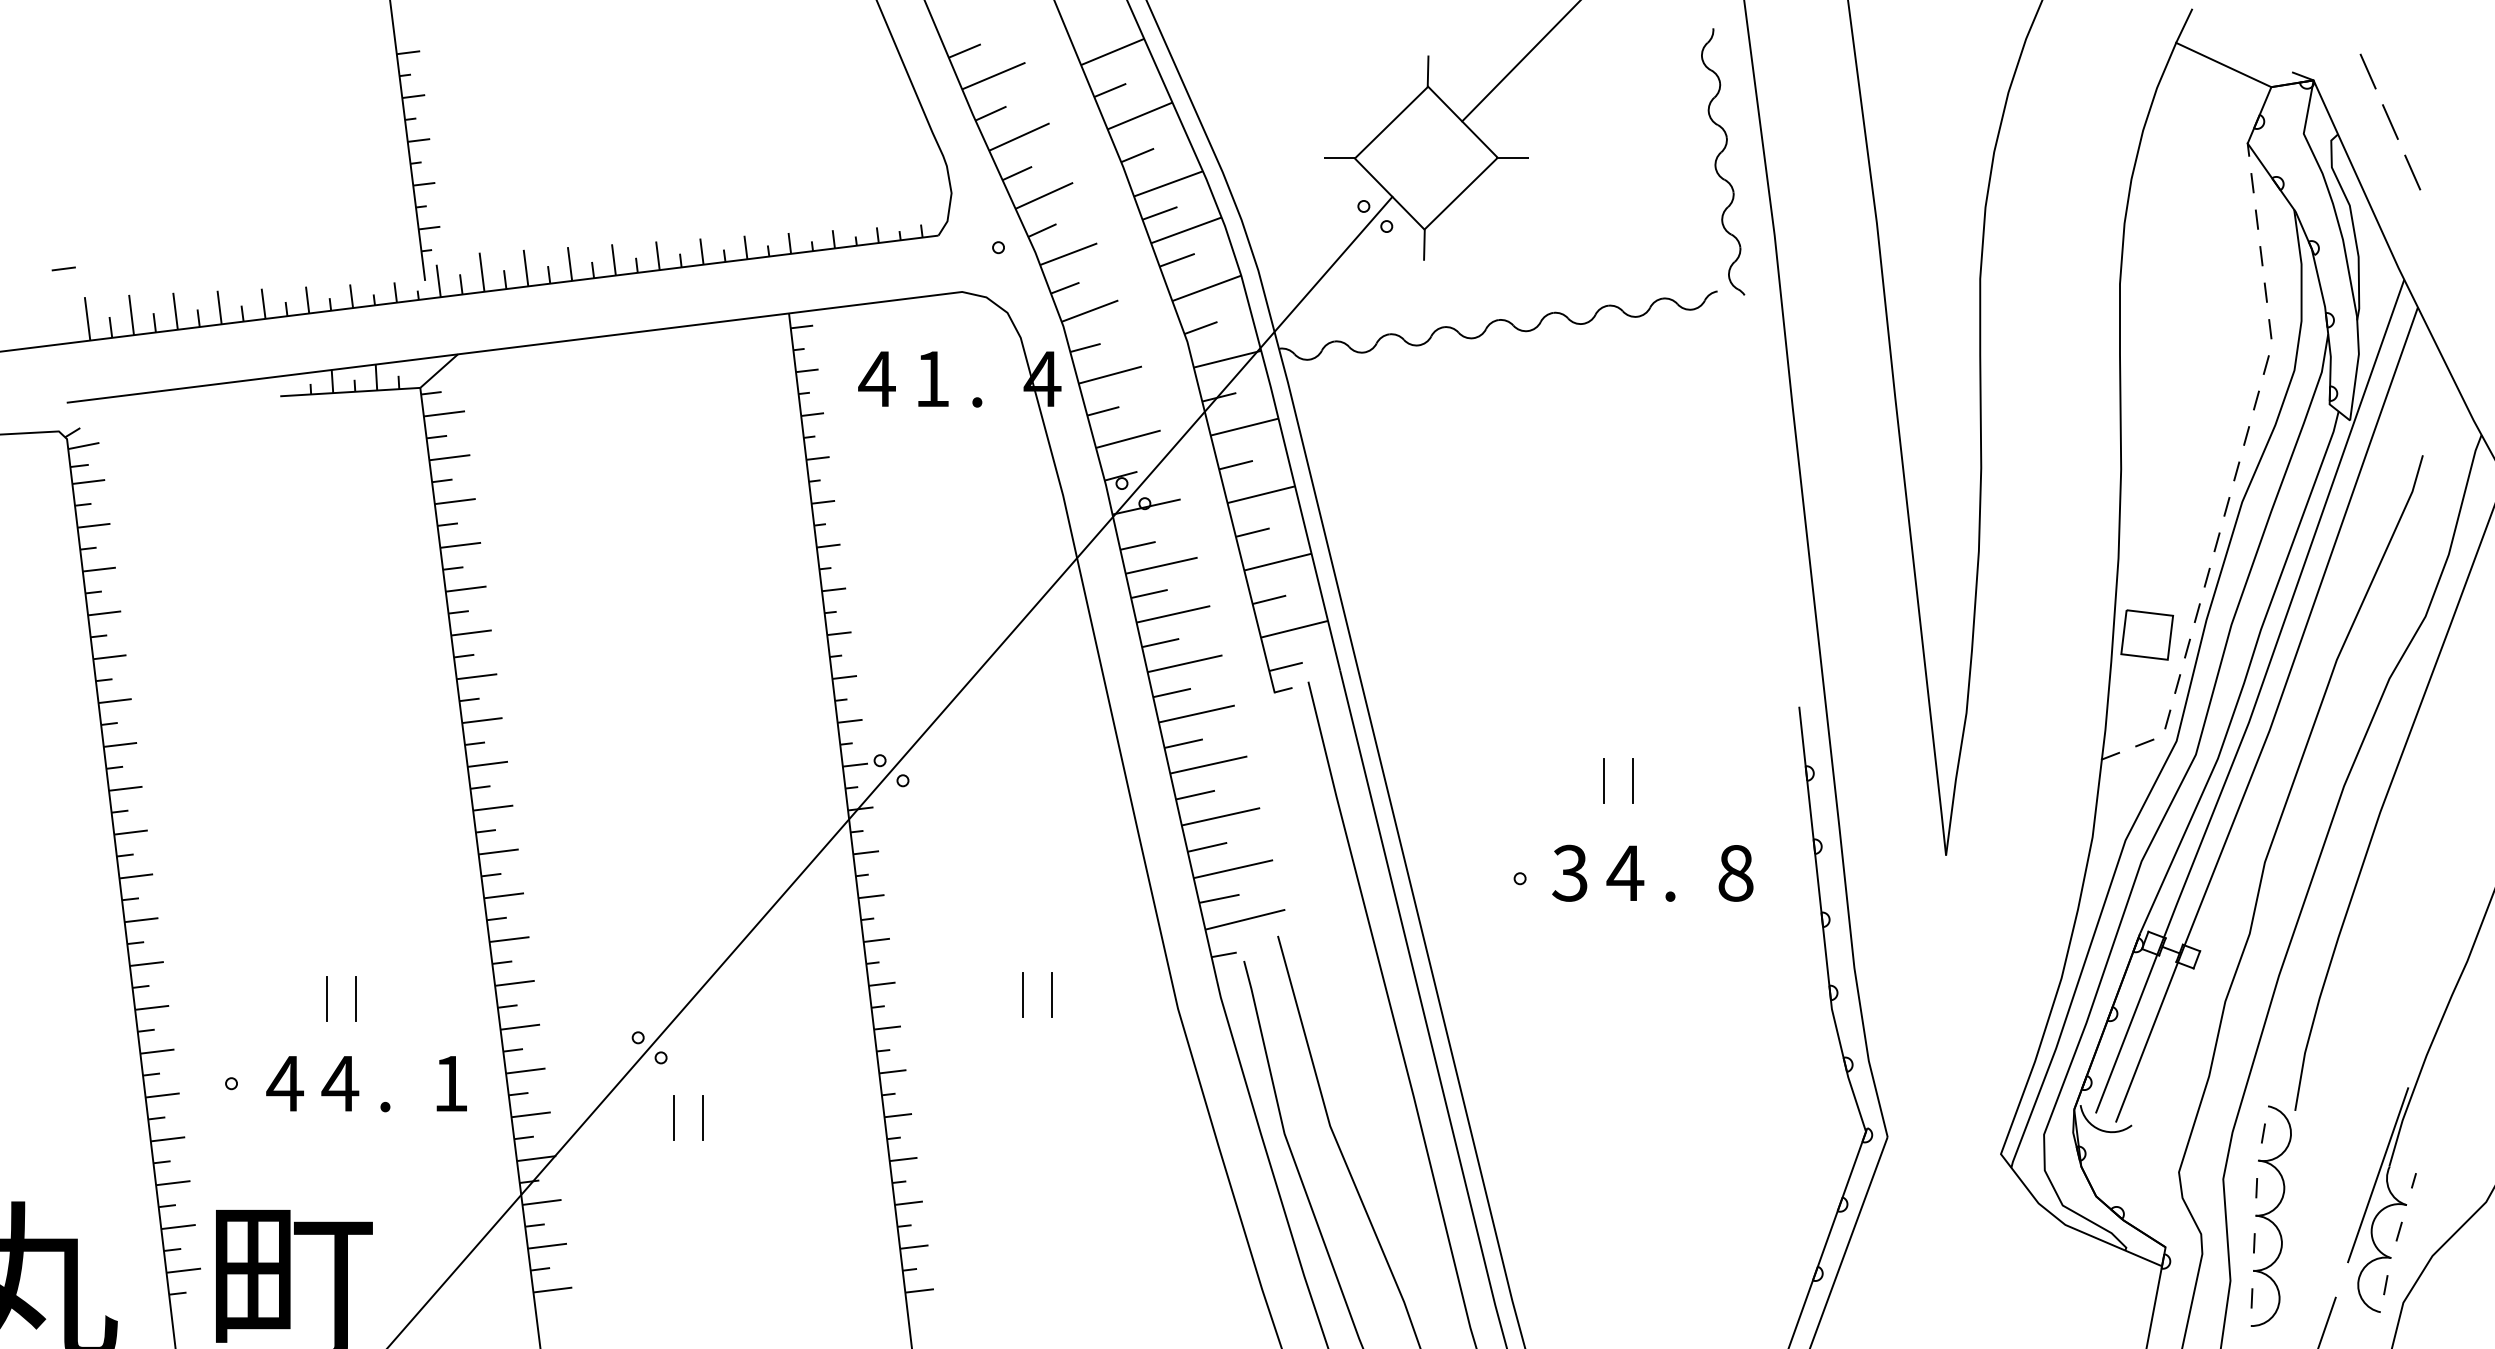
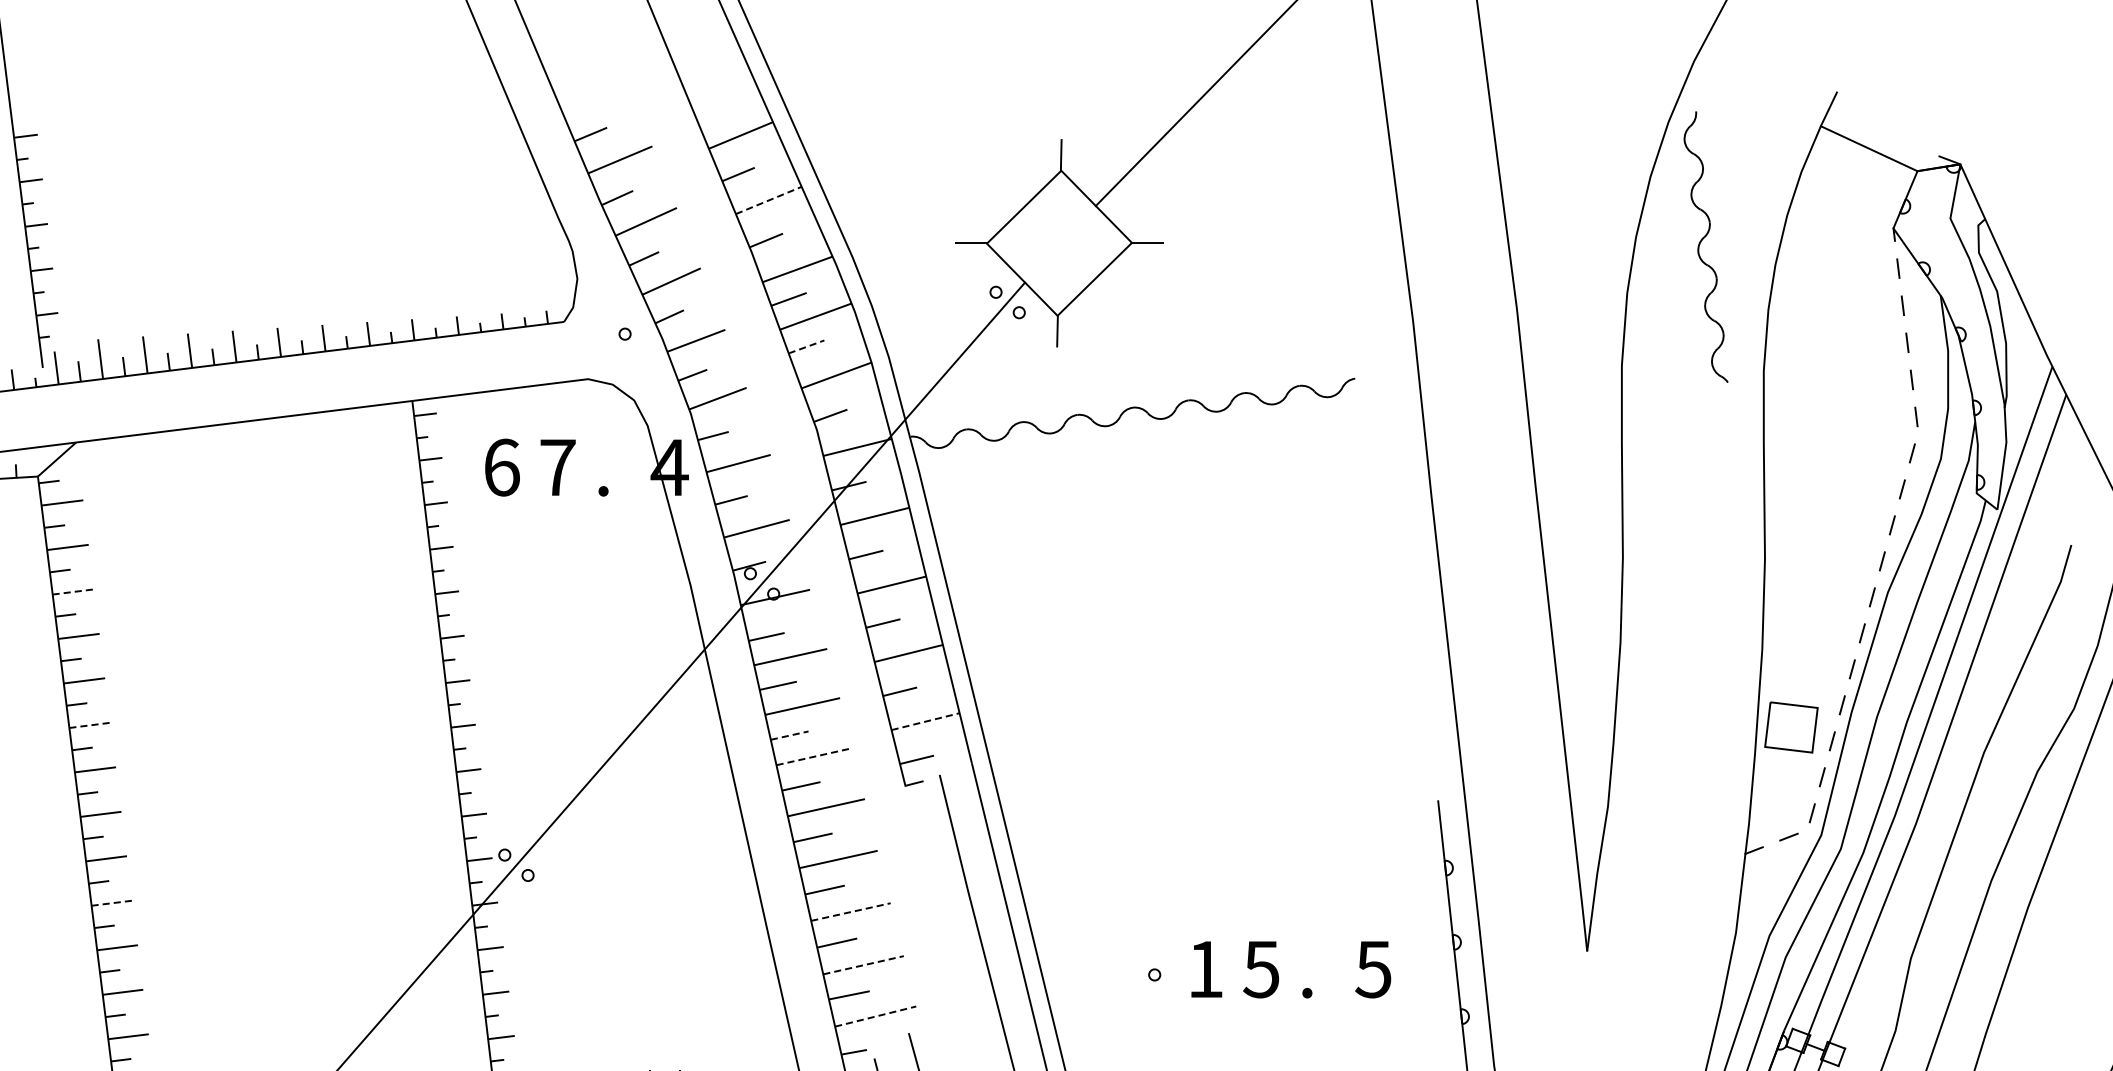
line: (2367, 71) -> (2015, 155), removed
line: (1140, 115) -> (769, 199), solid -> dashed
line: (2390, 121) -> (2038, 206), removed
part: (1717, 160) -> (1700, 245), moved
line: (2412, 172) -> (2060, 257), removed
line: (1177, 260) -> (806, 347), solid -> dashed
text: (876, 378) -> (501, 467), 4 -> 6
text: (932, 378) -> (558, 467), 1 -> 7
line: (455, 501) -> (73, 591), solid -> dashed
line: (1294, 629) -> (925, 721), solid -> dashed
line: (472, 632) -> (90, 724), solid -> dashed
line: (1160, 643) -> (789, 736), solid -> dashed
line: (1185, 663) -> (814, 756), solid -> dashed
line: (1603, 780) -> (1239, 875), removed
line: (1633, 780) -> (1269, 875), removed
line: (493, 808) -> (112, 903), solid -> dashed
line: (1221, 816) -> (851, 911), solid -> dashed
line: (1233, 869) -> (863, 965), solid -> dashed
text: (1569, 872) -> (1204, 968), 3 -> 1
text: (1625, 873) -> (1261, 969), 4 -> 5
text: (1735, 873) -> (1373, 969), 8 -> 5
line: (1245, 919) -> (875, 1016), solid -> dashed

